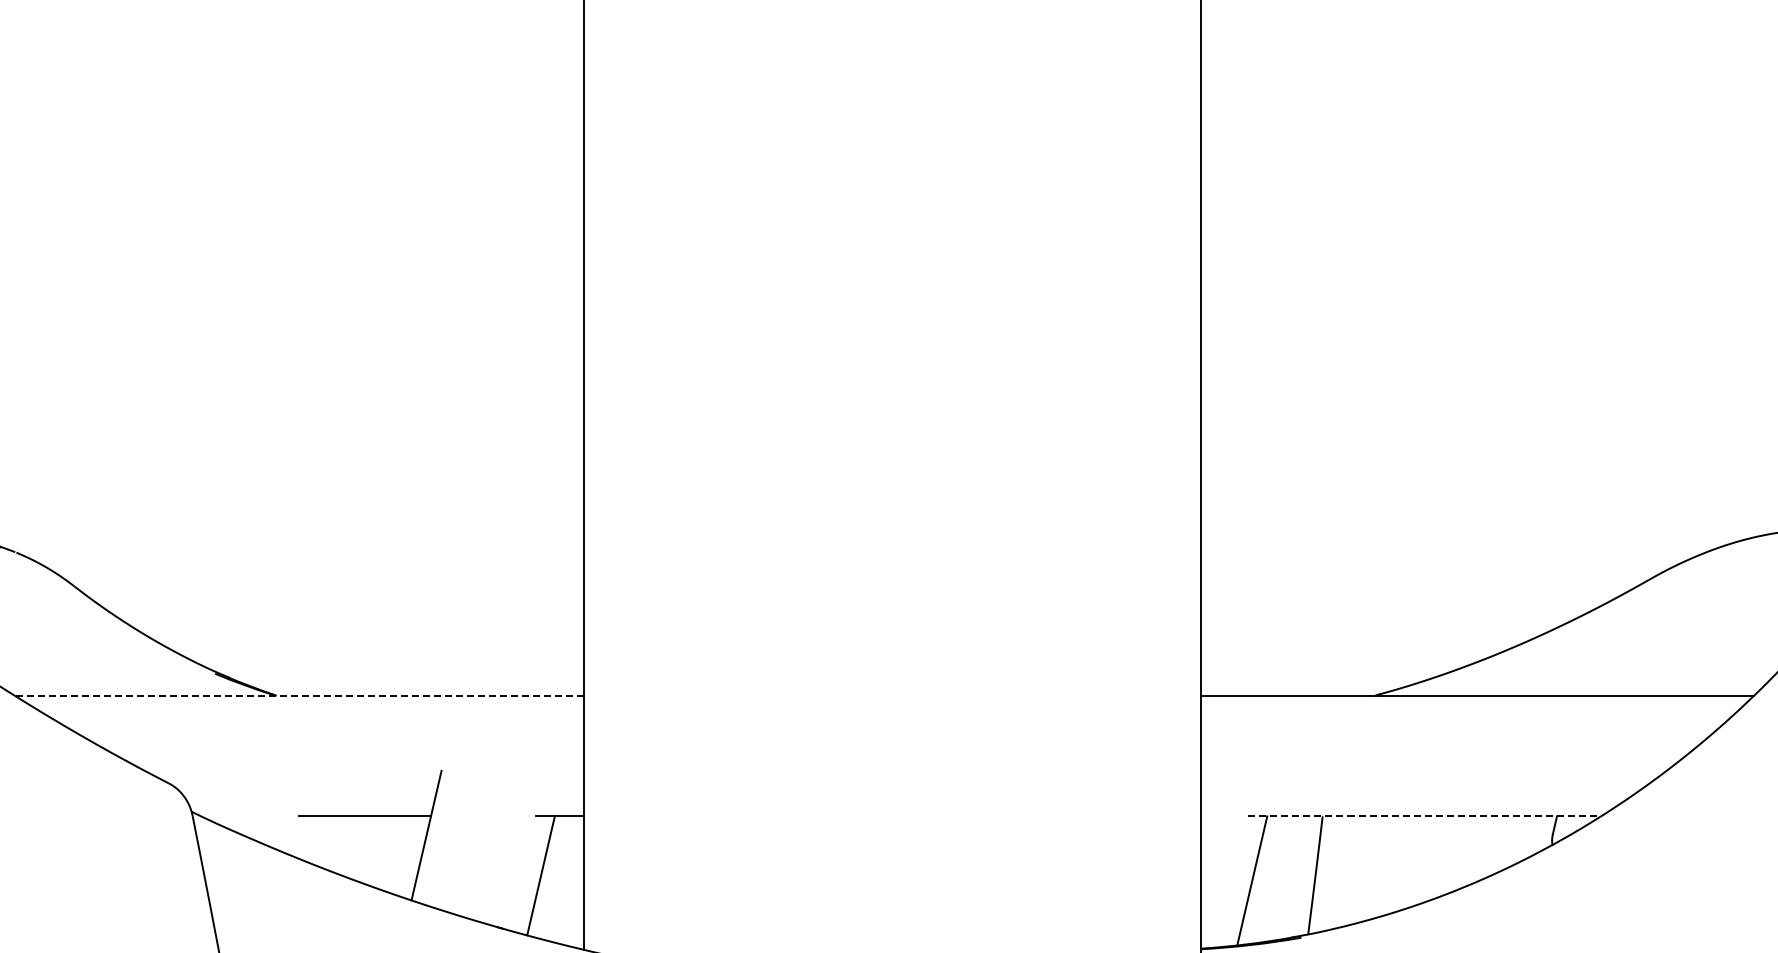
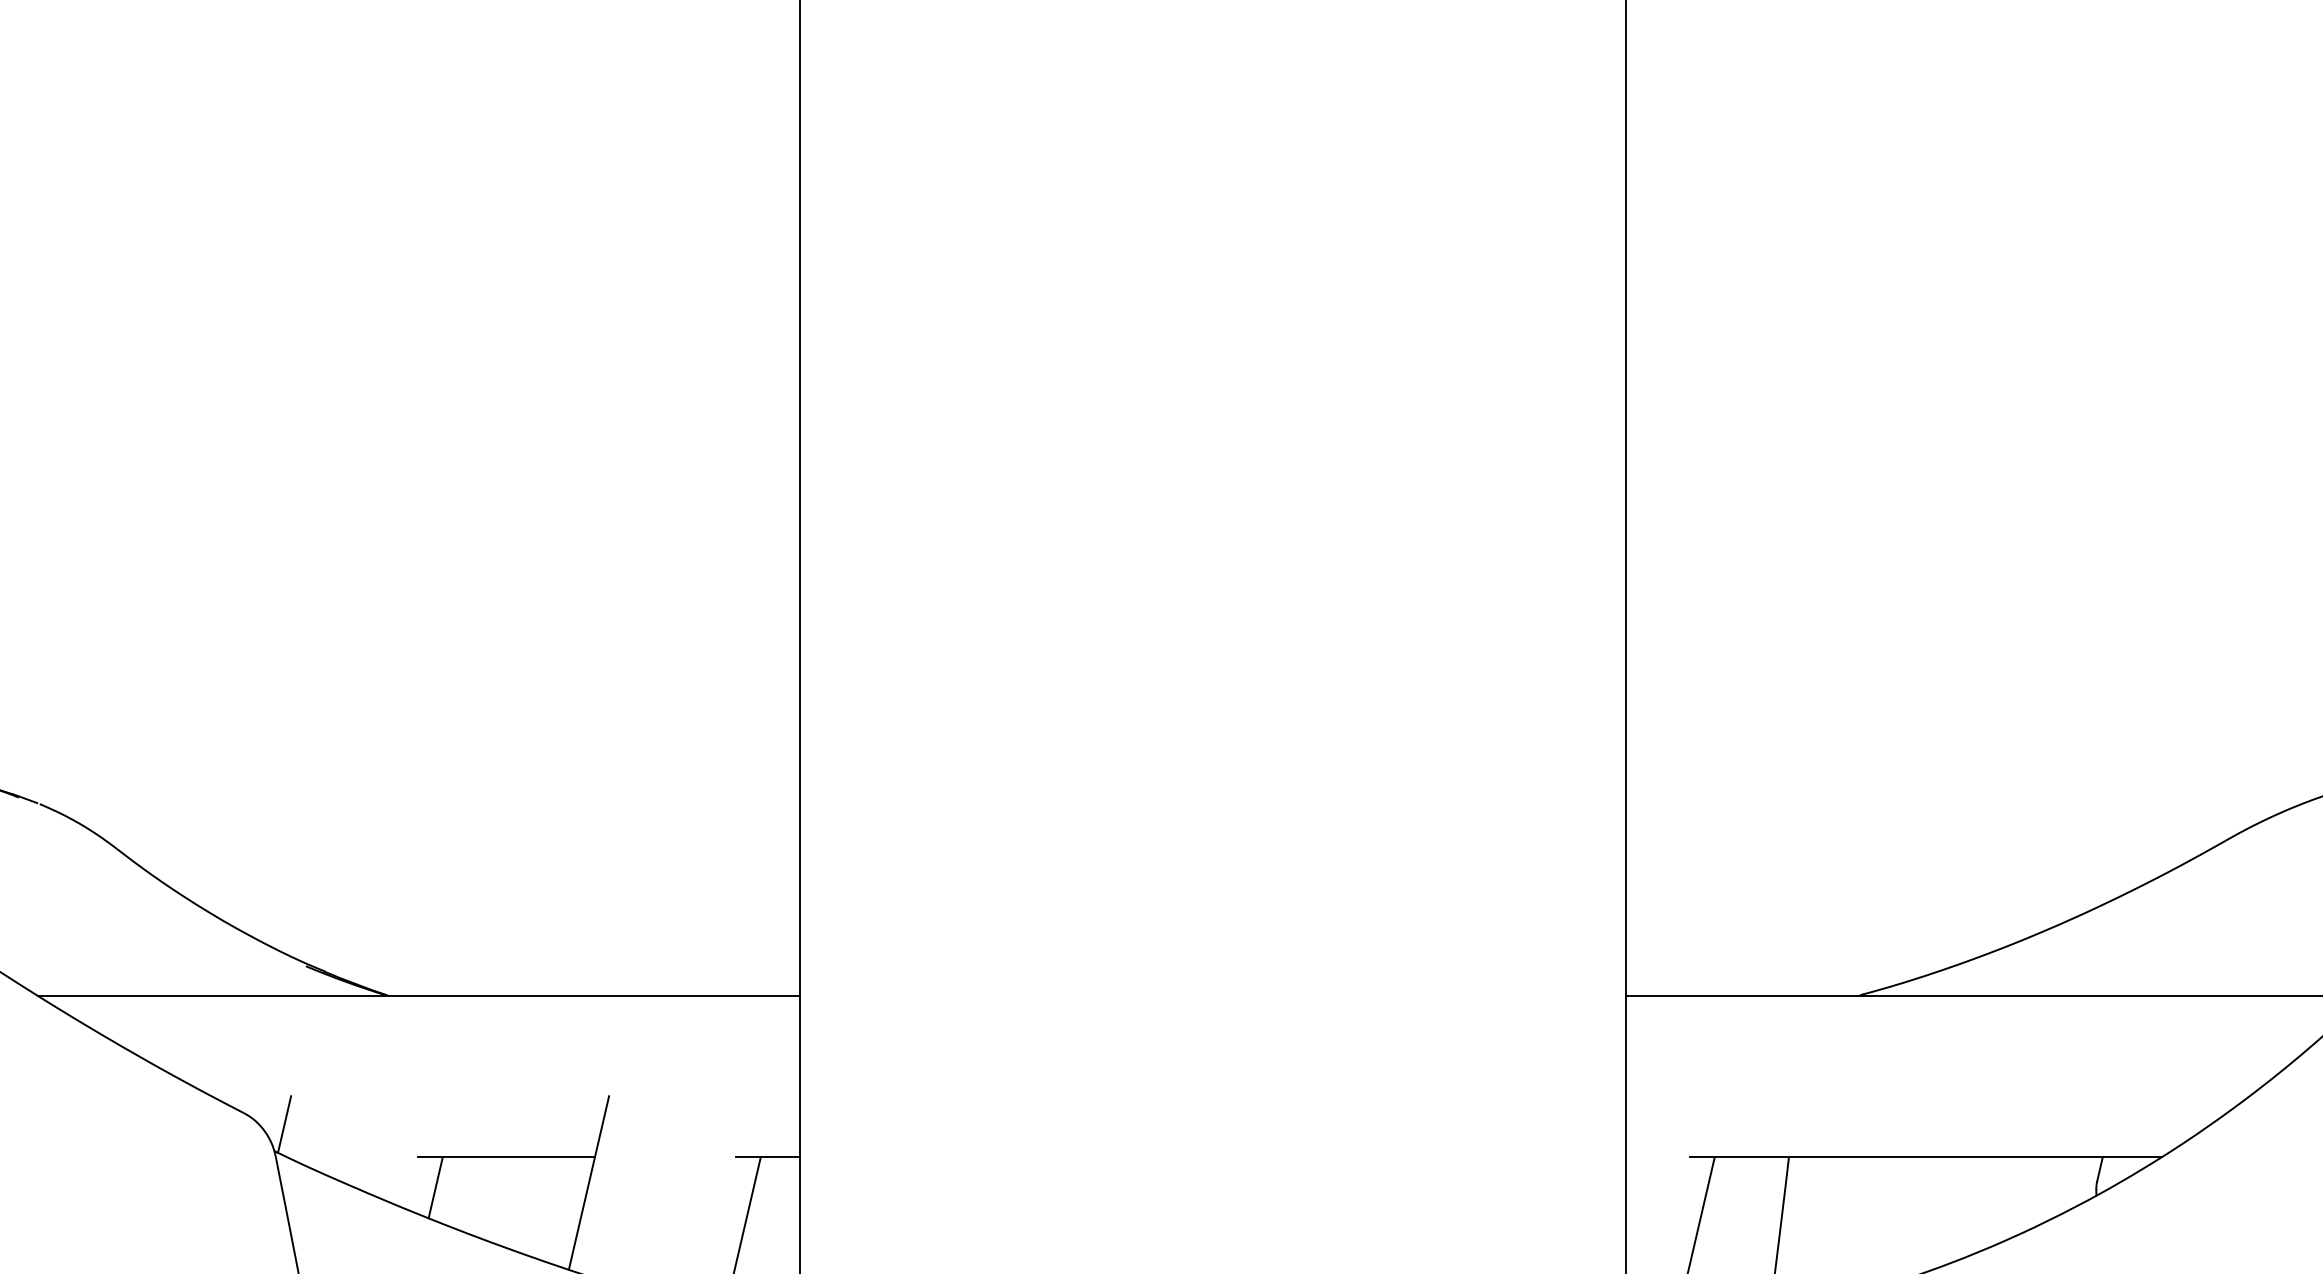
line: (298, 695) -> (417, 995), dashed -> solid
line: (199, 791) -> (284, 1123), added
line: (1425, 816) -> (1926, 1157), dashed -> solid
line: (311, 838) -> (434, 1186), added

